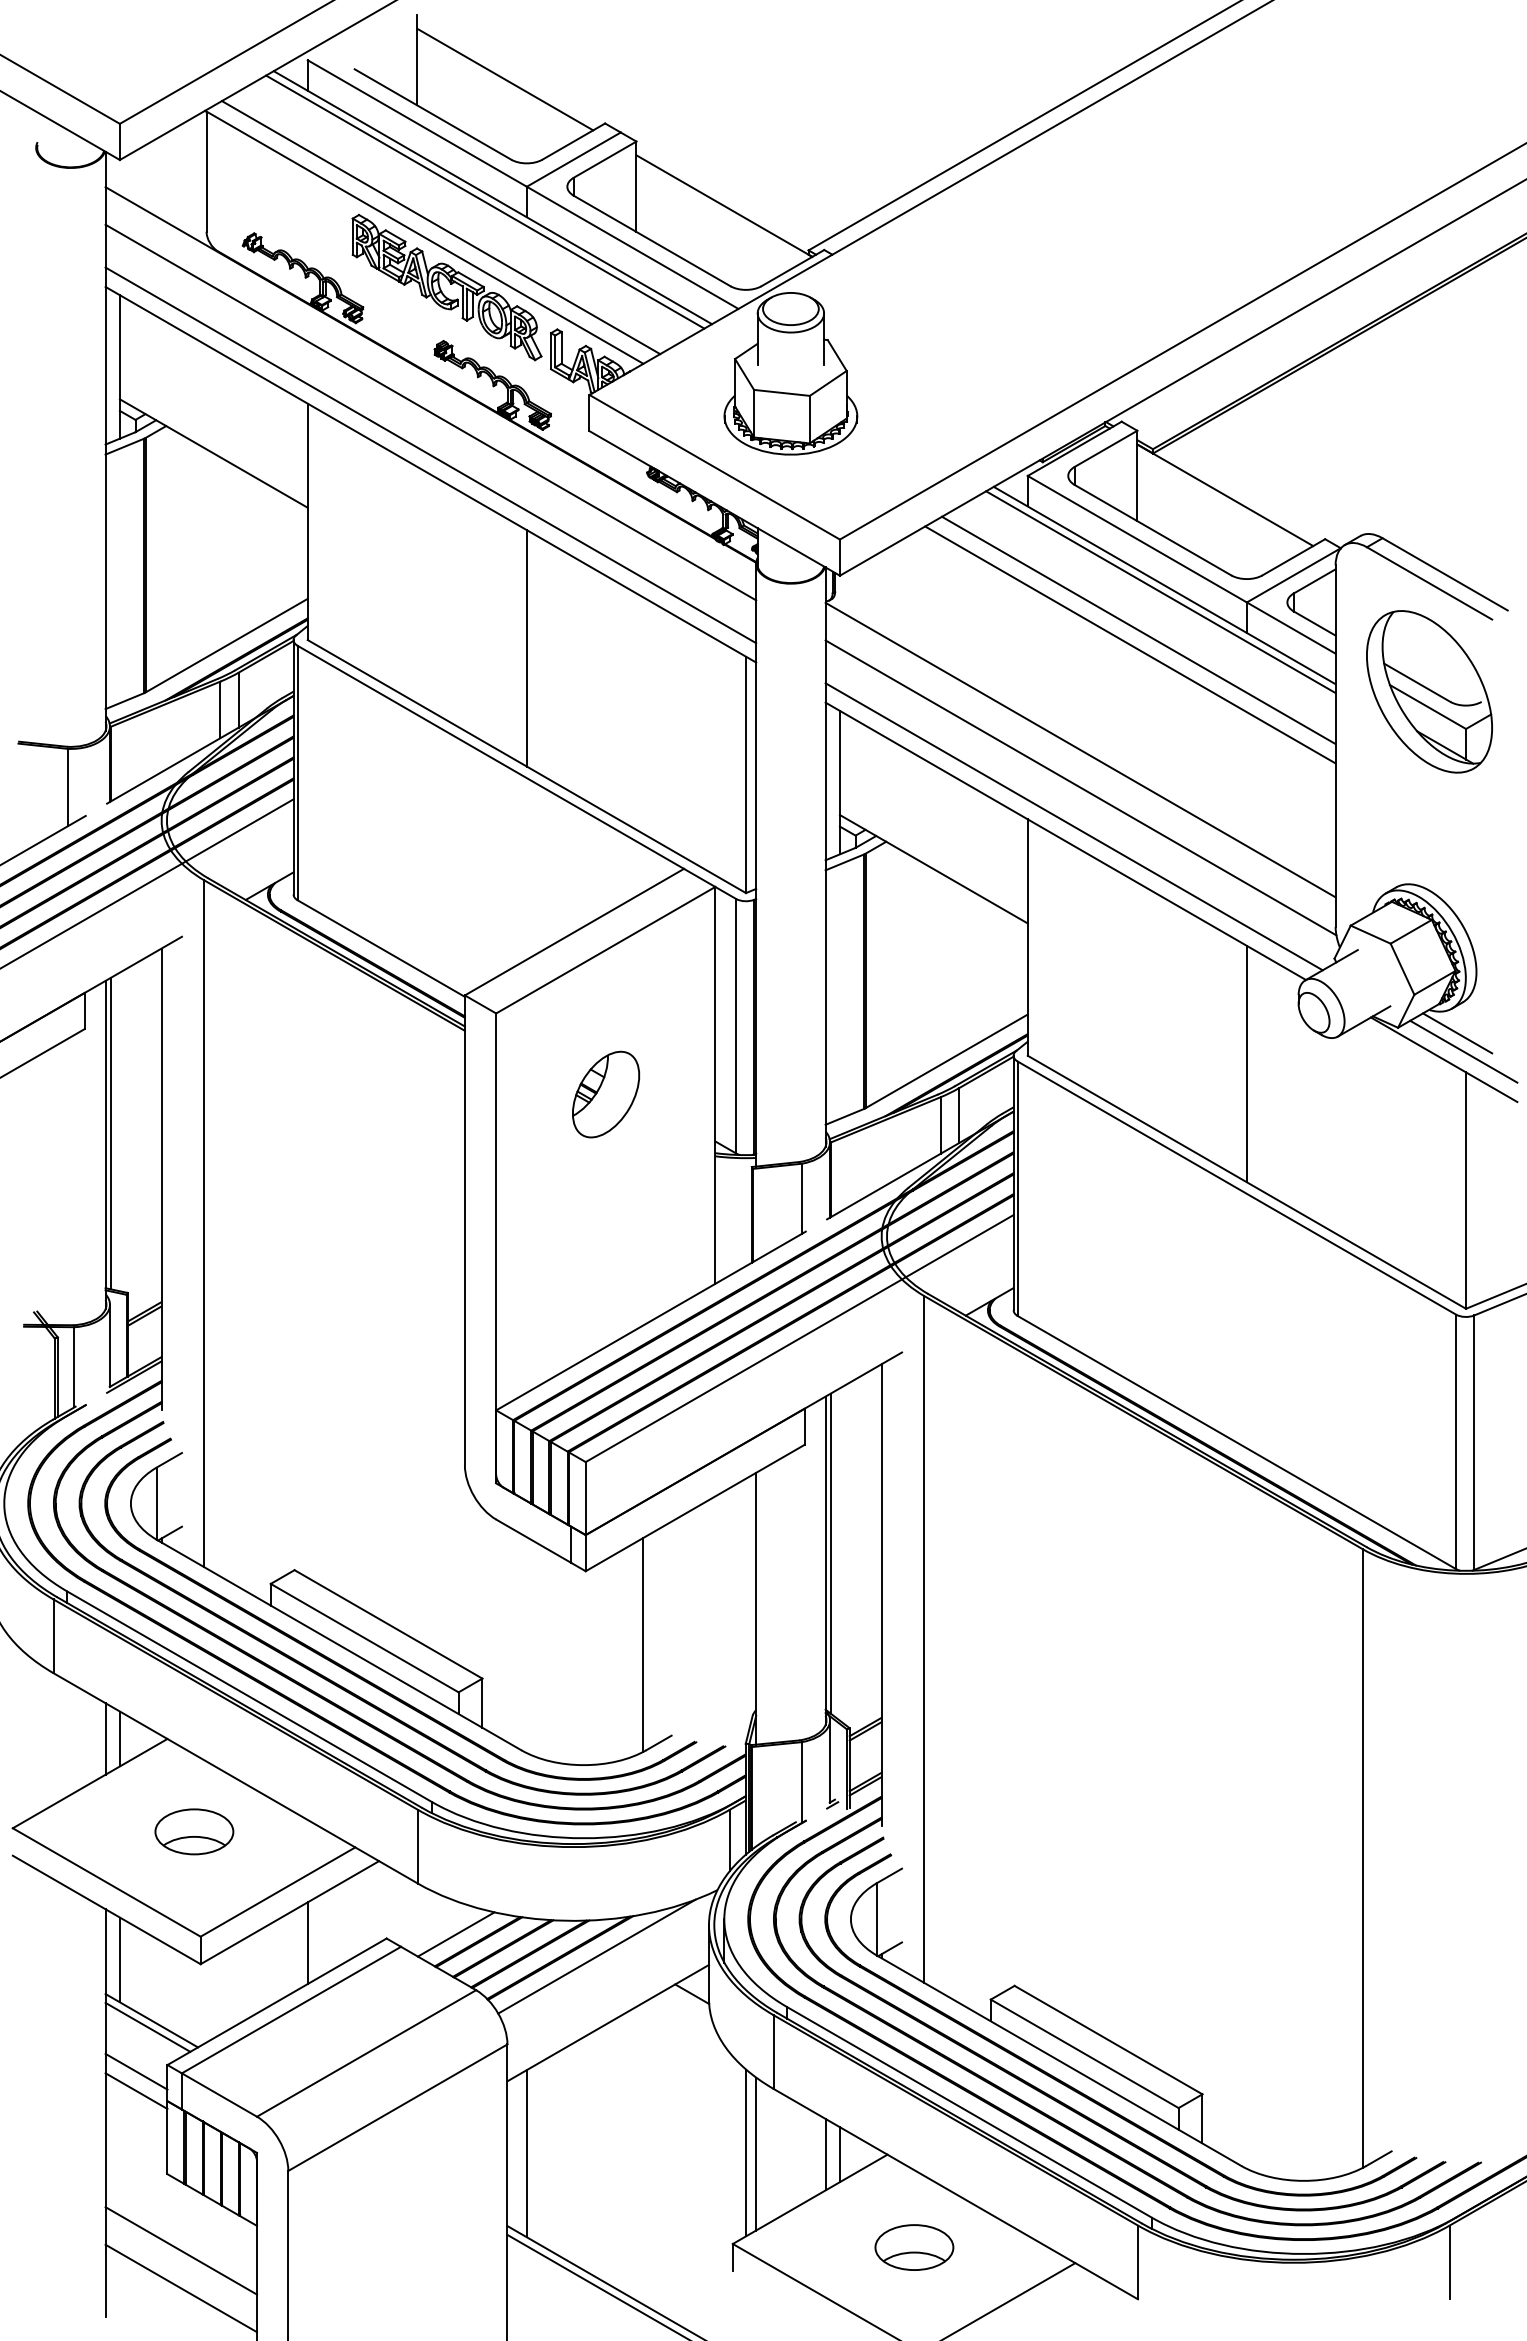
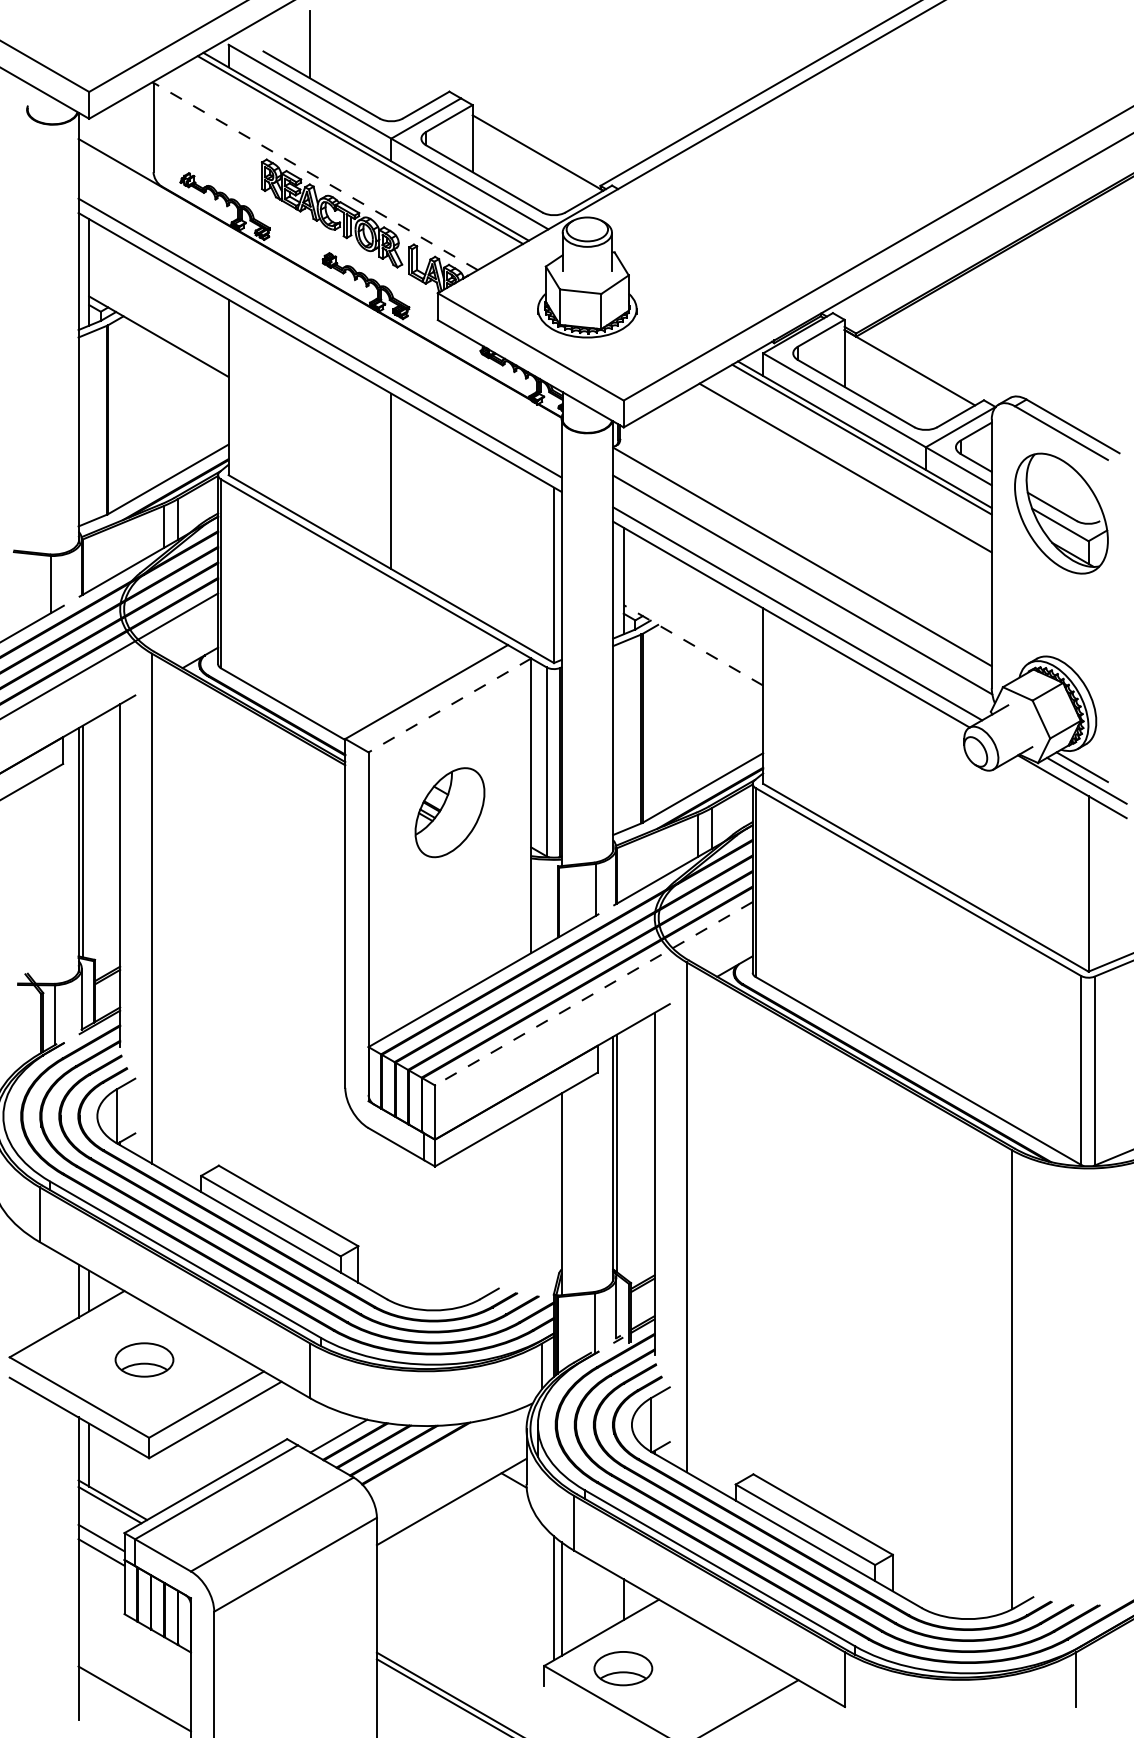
line: (505, 79) -> (375, 59), removed
line: (440, 227) -> (327, 168), removed
line: (423, 237) -> (314, 176), solid -> dashed
line: (430, 412) -> (319, 306), removed
line: (1130, 644) -> (839, 478), removed
line: (933, 868) -> (693, 644), solid -> dashed
line: (605, 950) -> (449, 705), solid -> dashed
line: (1246, 1063) -> (925, 789), removed
part: (606, 1094) -> (450, 812), size x1.4
line: (799, 1338) -> (593, 993), solid -> dashed
line: (642, 1645) -> (477, 1221), removed
line: (307, 1943) -> (228, 1442), removed
line: (596, 1956) -> (443, 1452), removed
line: (526, 2153) -> (391, 1598), removed
line: (825, 2154) -> (613, 1599), removed
part: (914, 2247) -> (623, 1668), moved
line: (181, 2250) -> (134, 1670), removed

